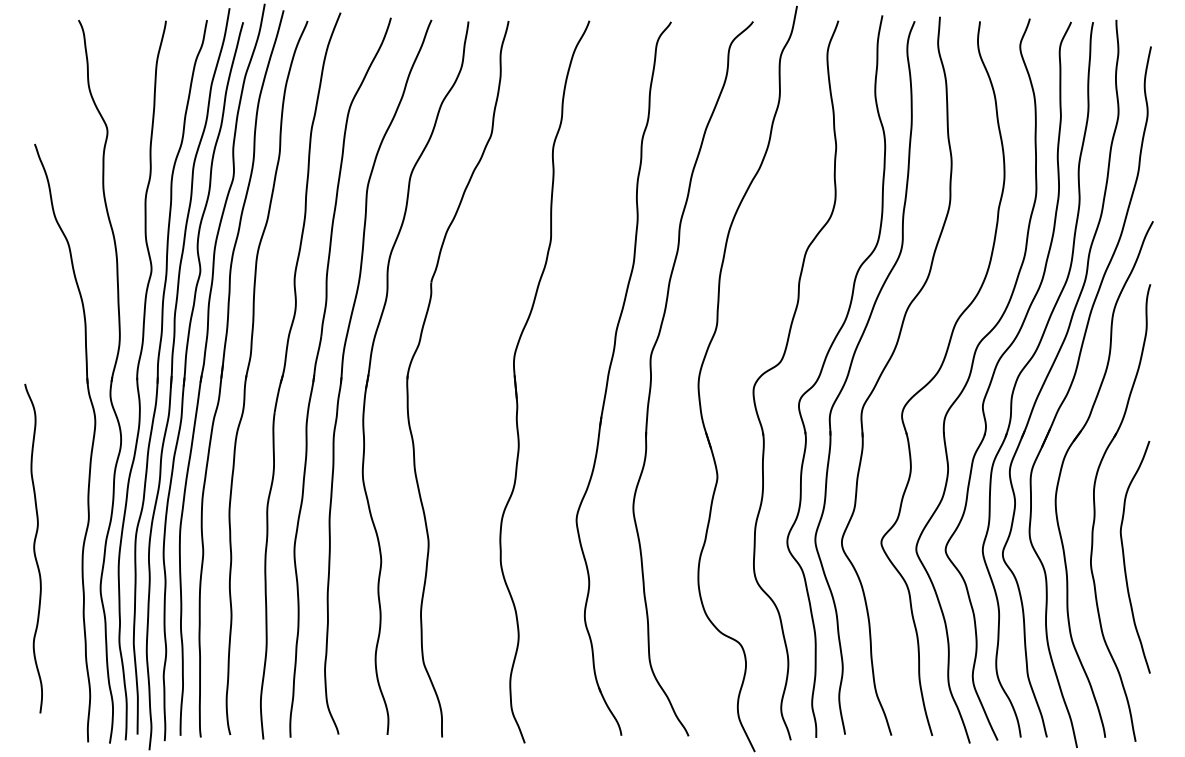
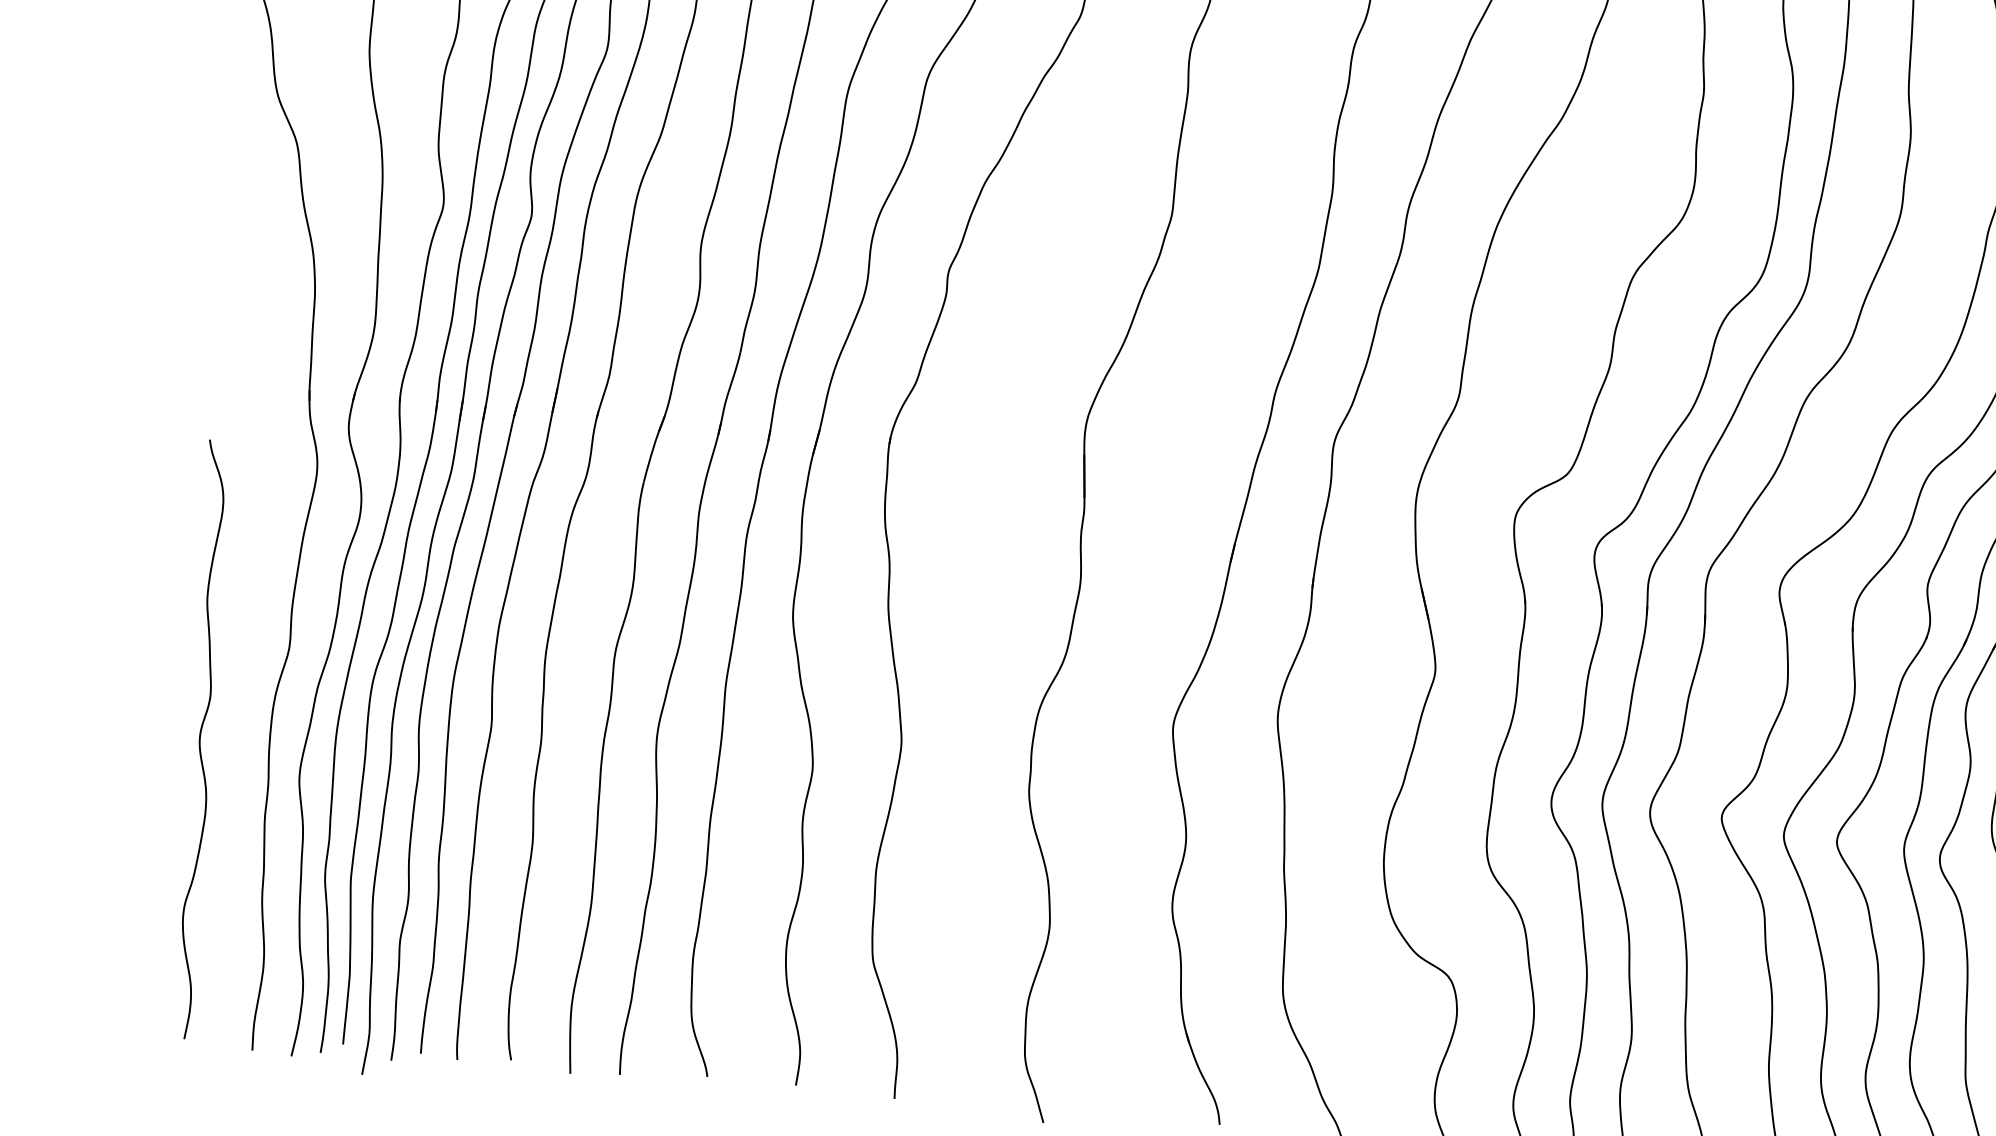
curve: (33, 548) -> (198, 739), moved

